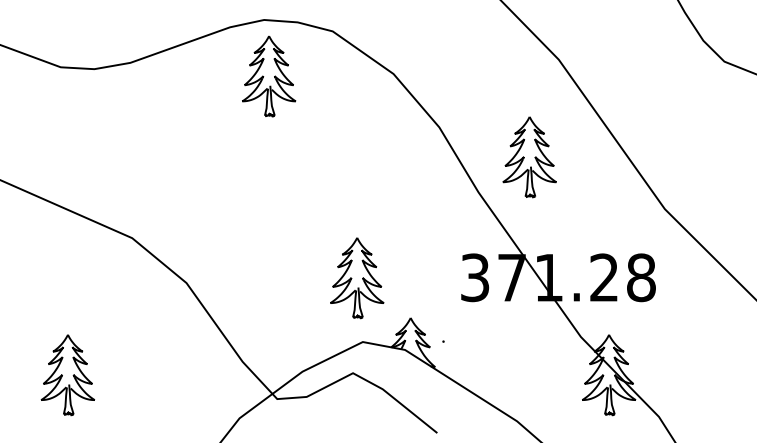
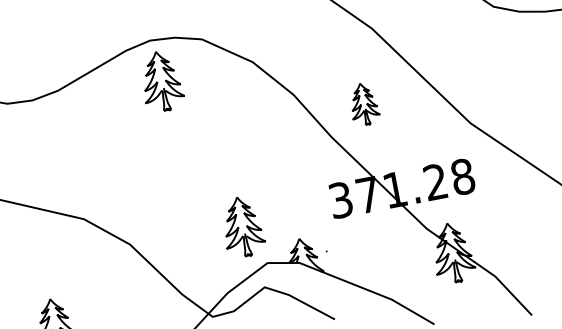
part: (529, 157) -> (364, 104), size x0.7
part: (357, 278) -> (242, 227), moved

